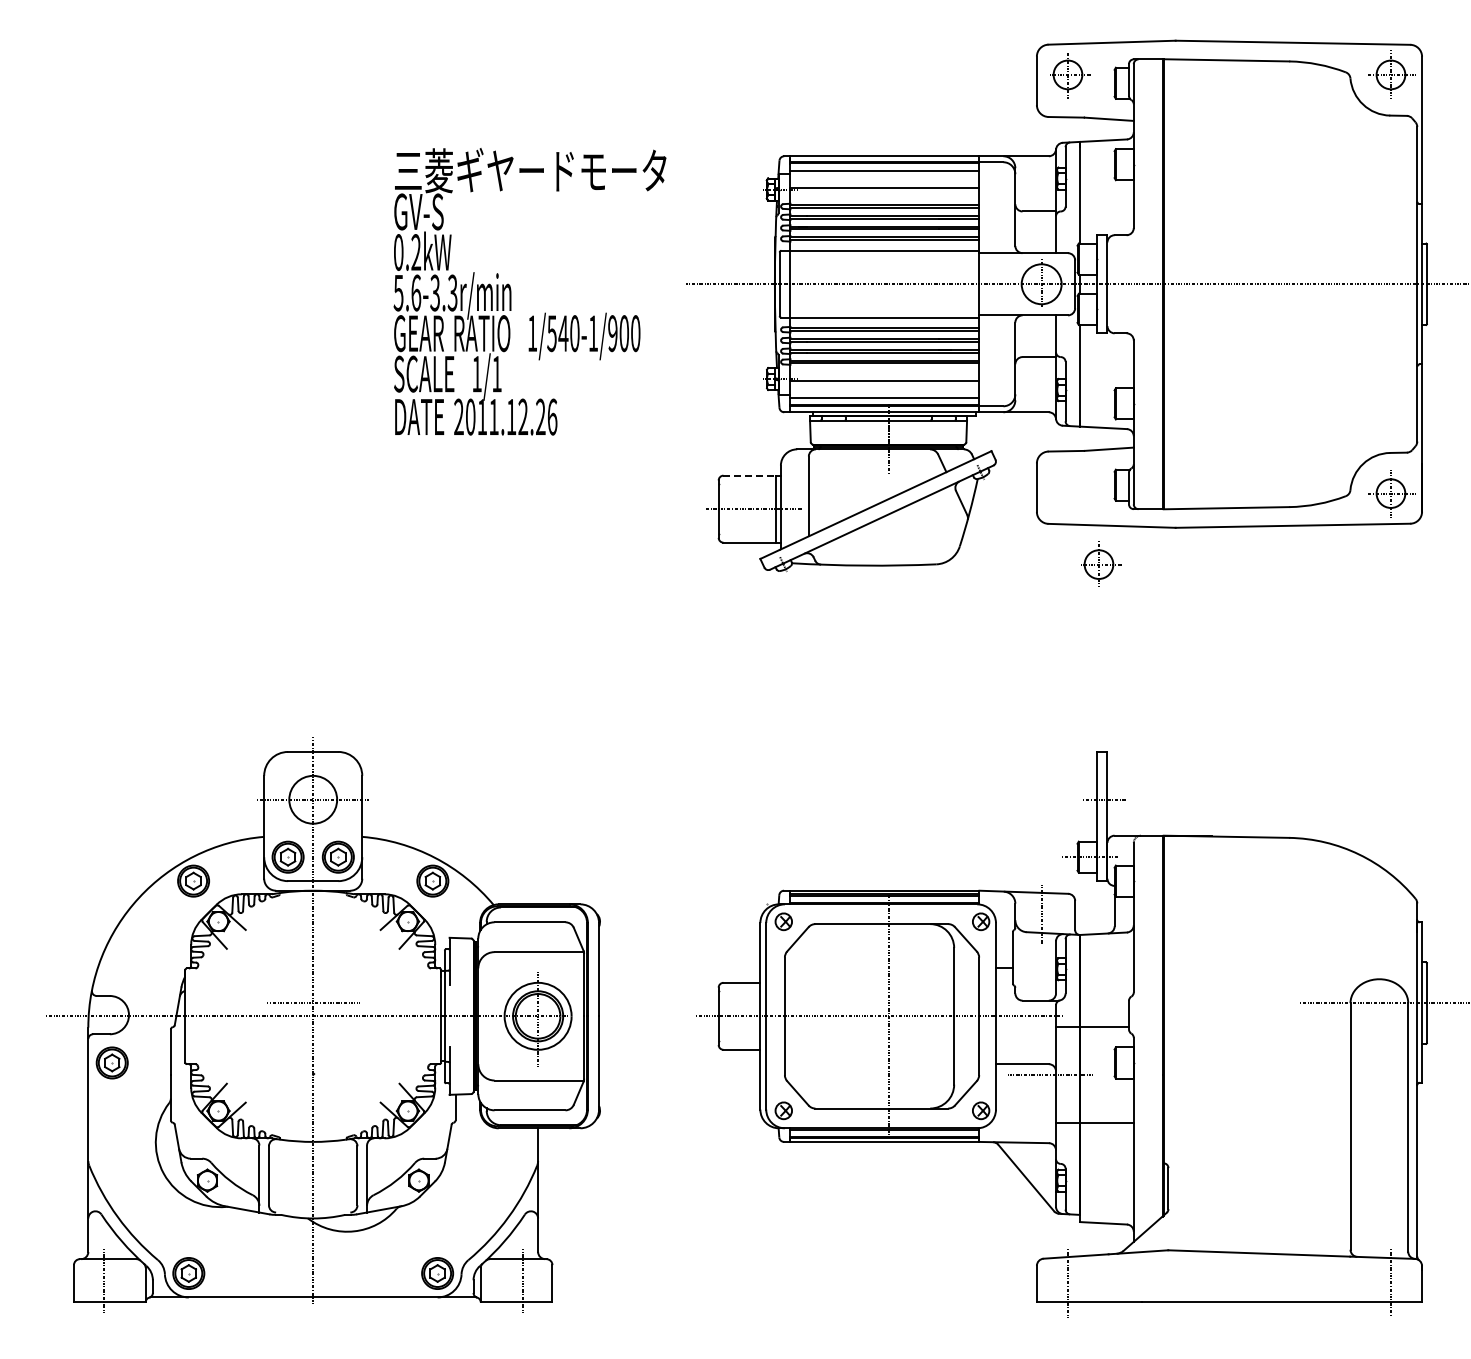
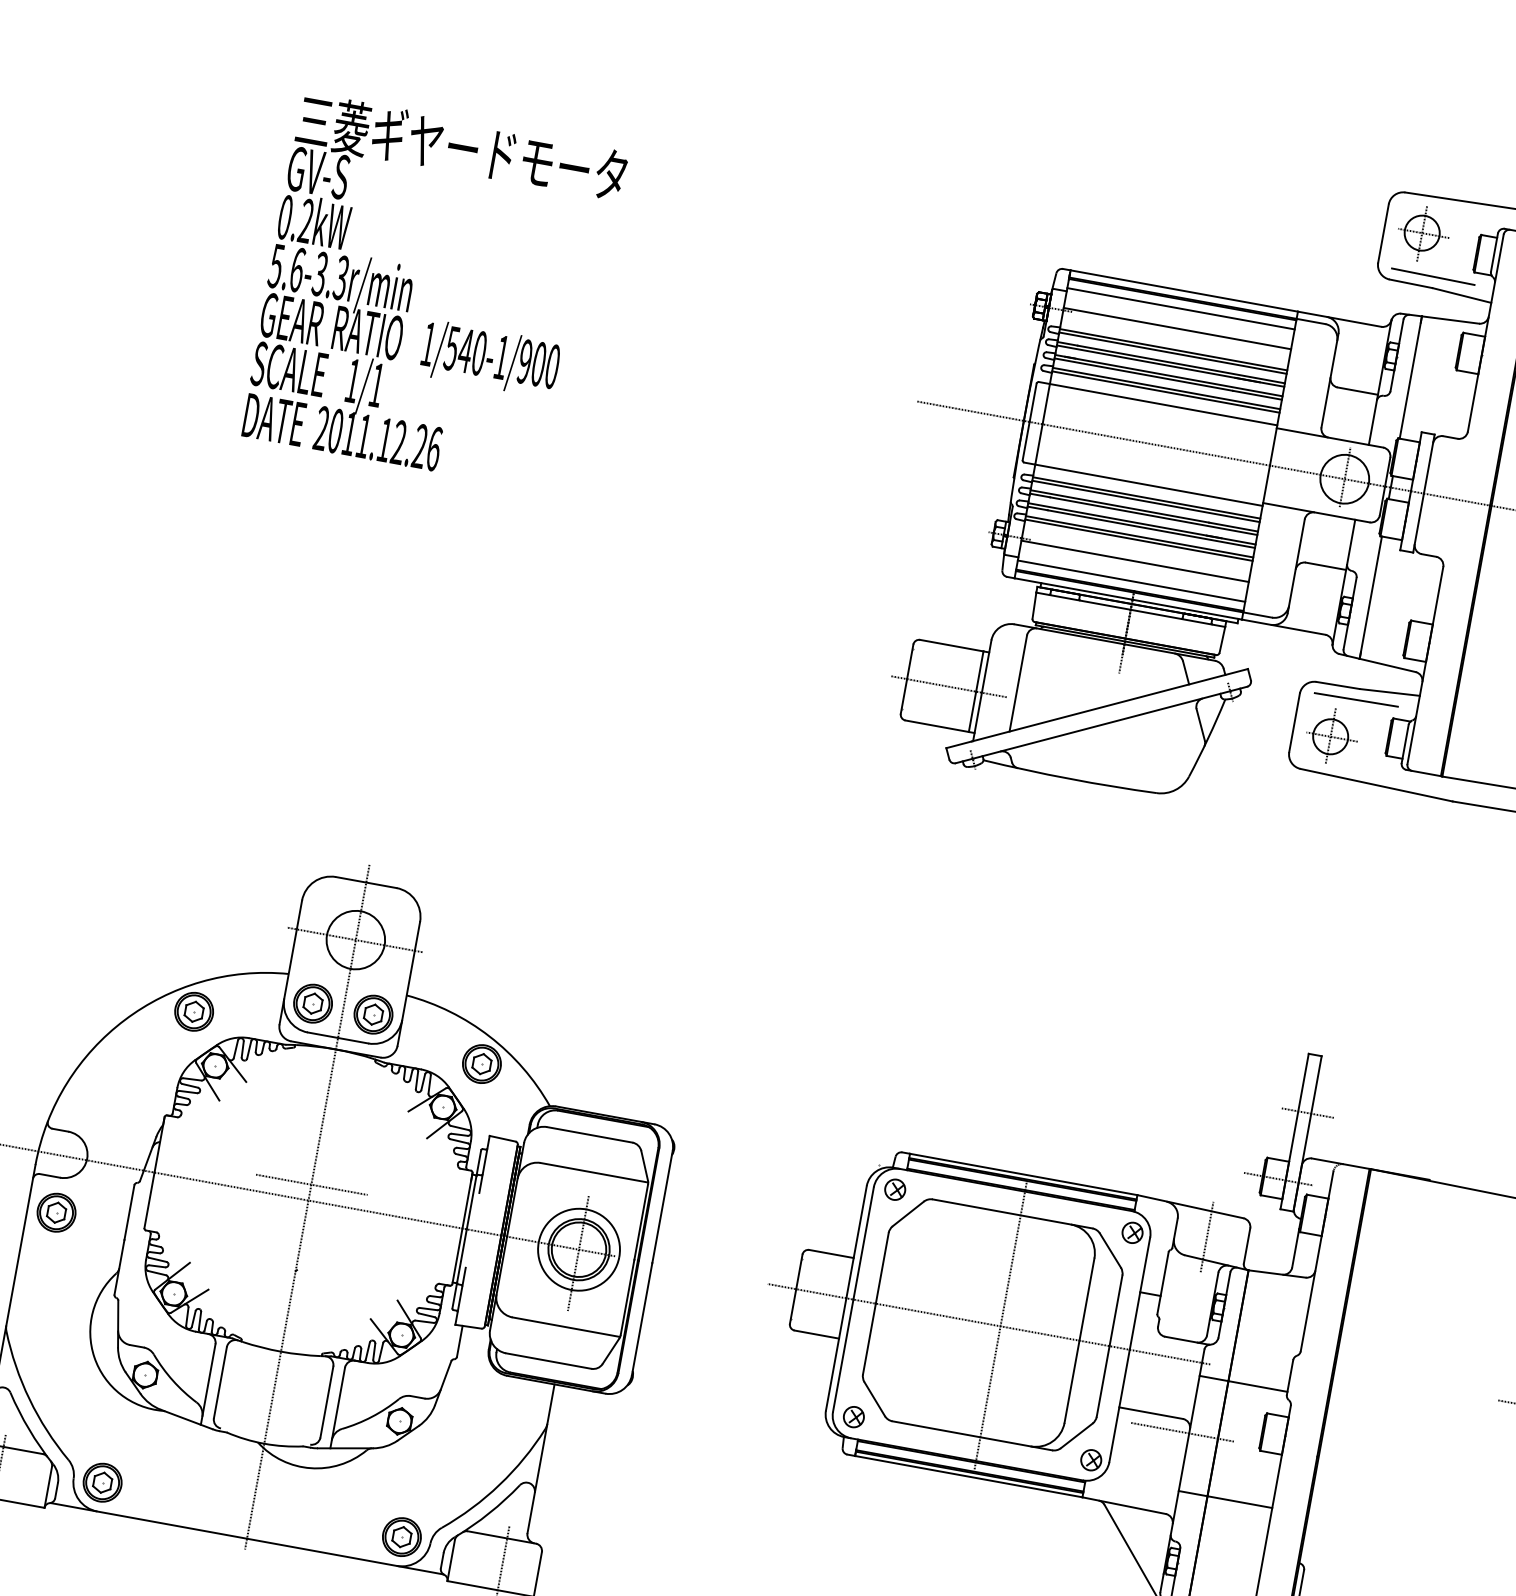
line: (1082, 107) -> (1432, 275), added
text: (529, 291) -> (434, 292), moved
line: (1082, 459) -> (1355, 698), added
line: (750, 475) -> (952, 645), dashed -> solid
part: (1101, 563) -> (1333, 736), moved

